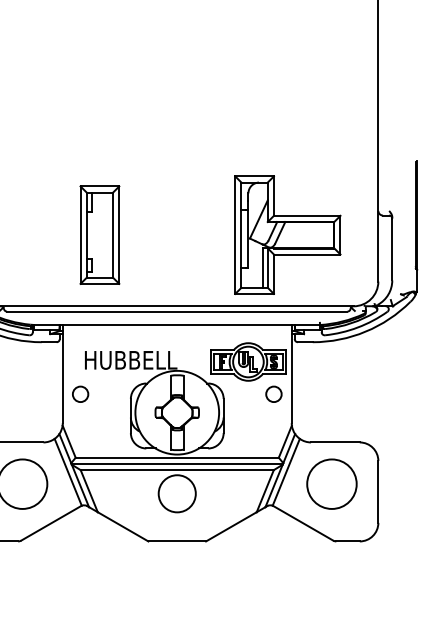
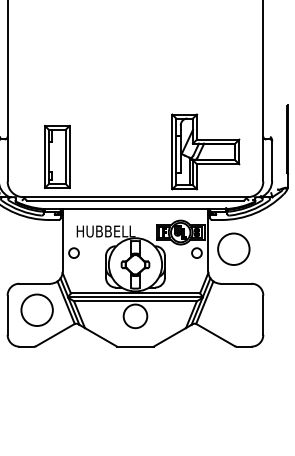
part: (100, 234) -> (57, 156), moved
circle: (331, 482) -> (233, 248), moved

